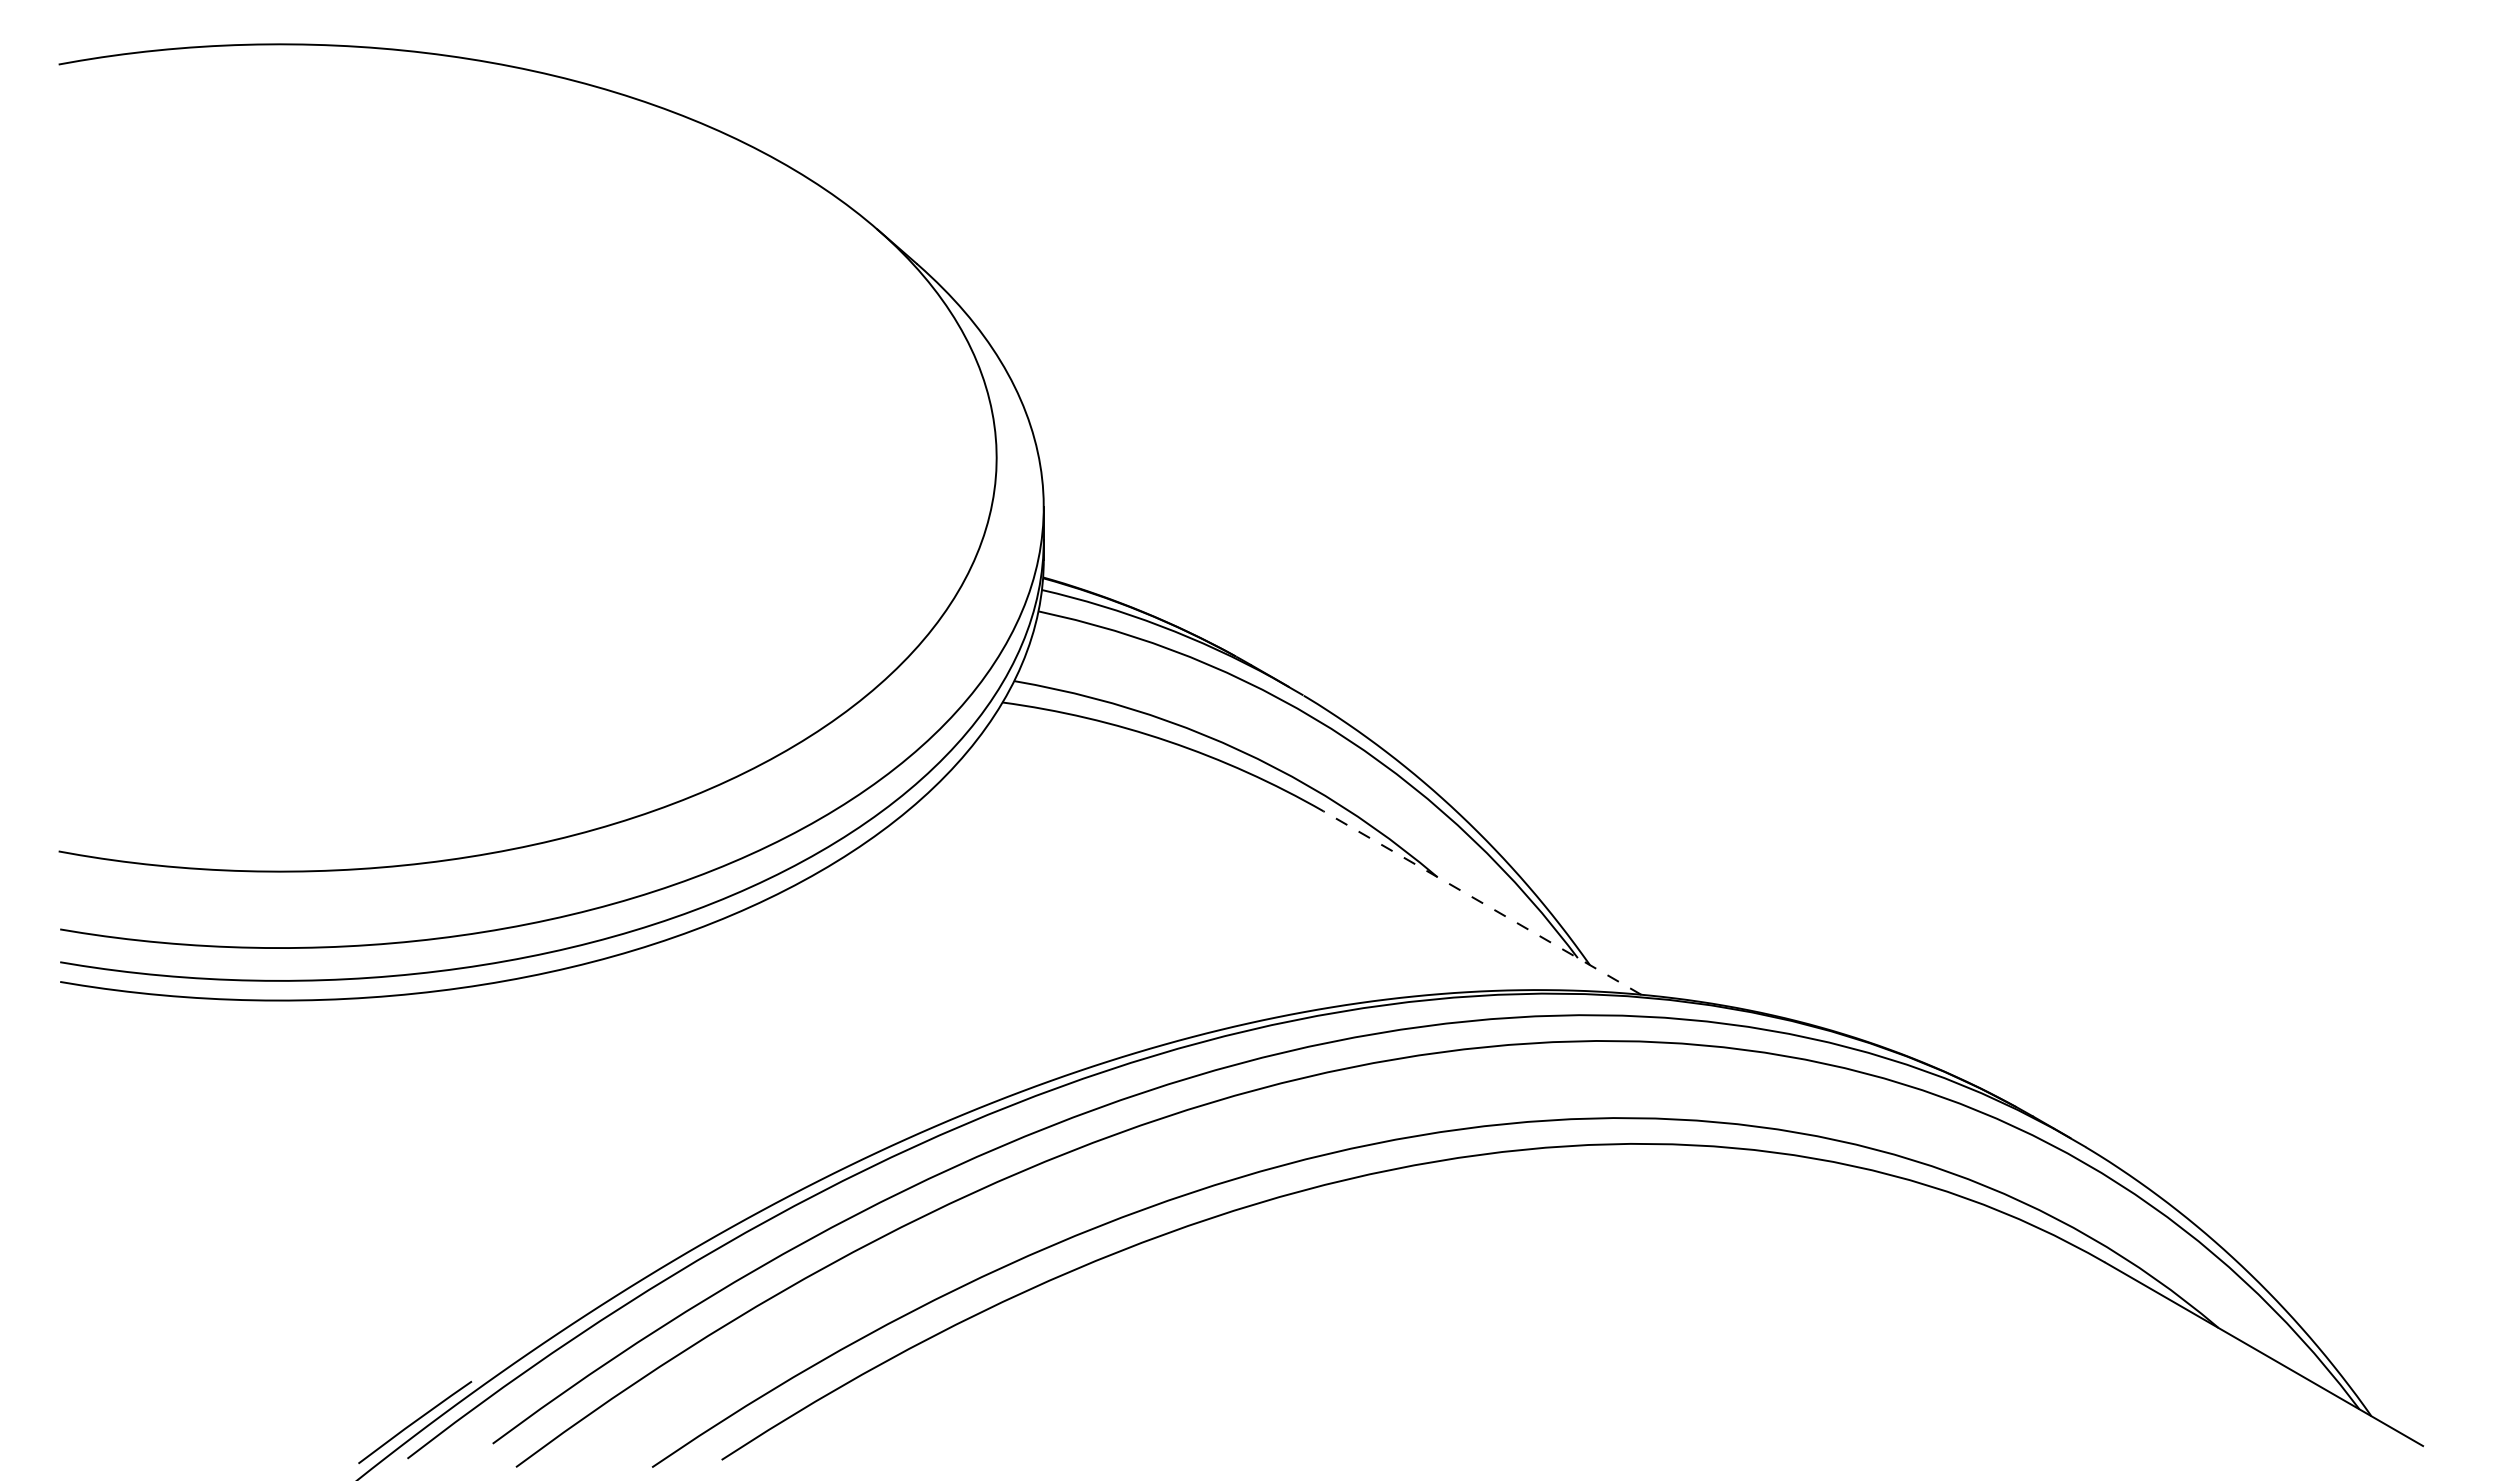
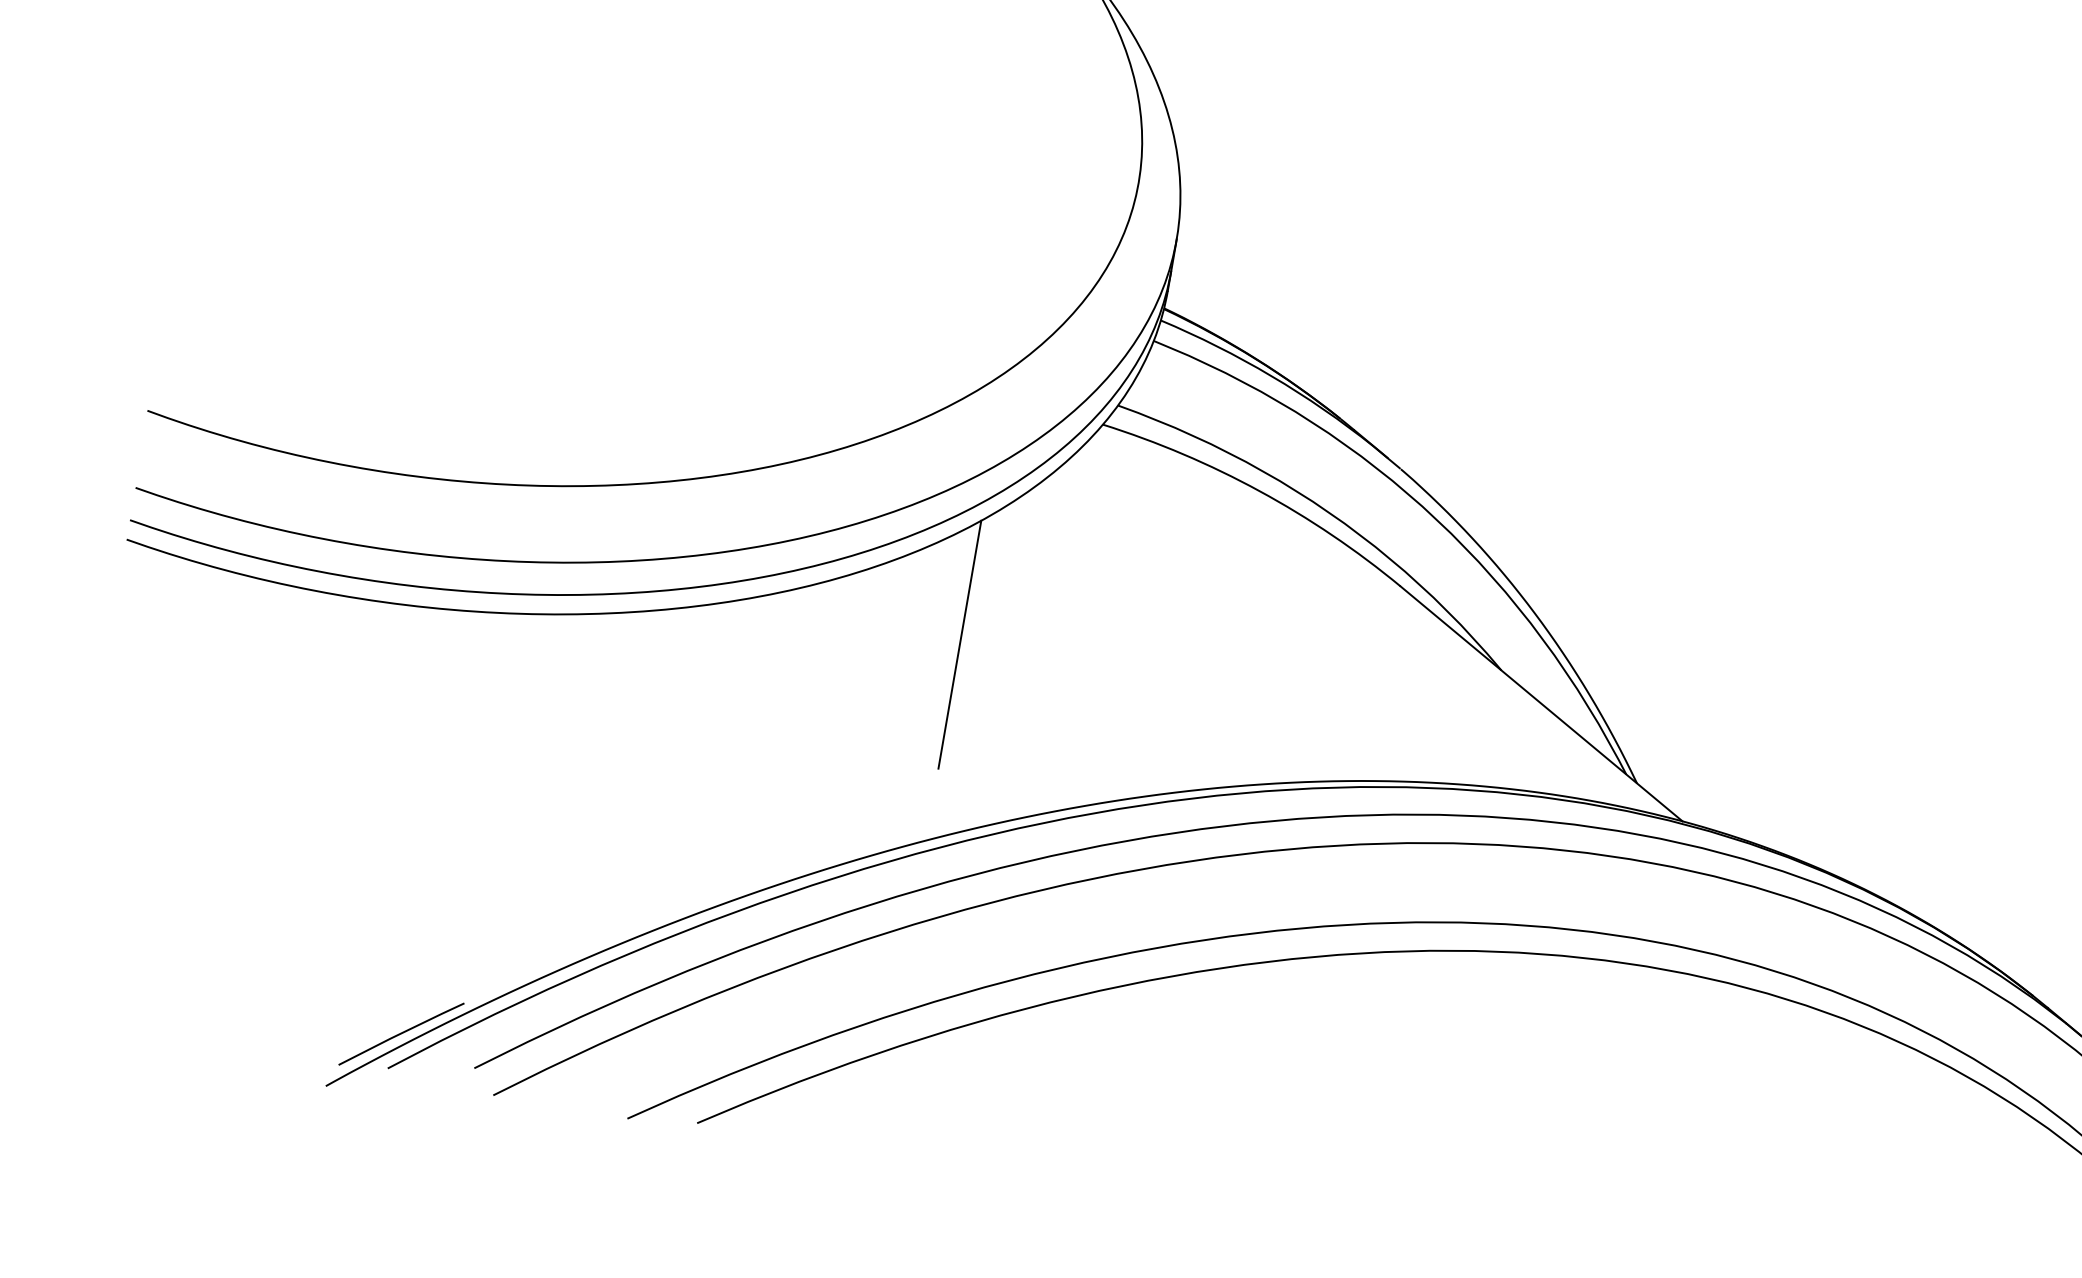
line: (1482, 903) -> (1541, 704), dashed -> solid
line: (899, 943) -> (960, 644), added

